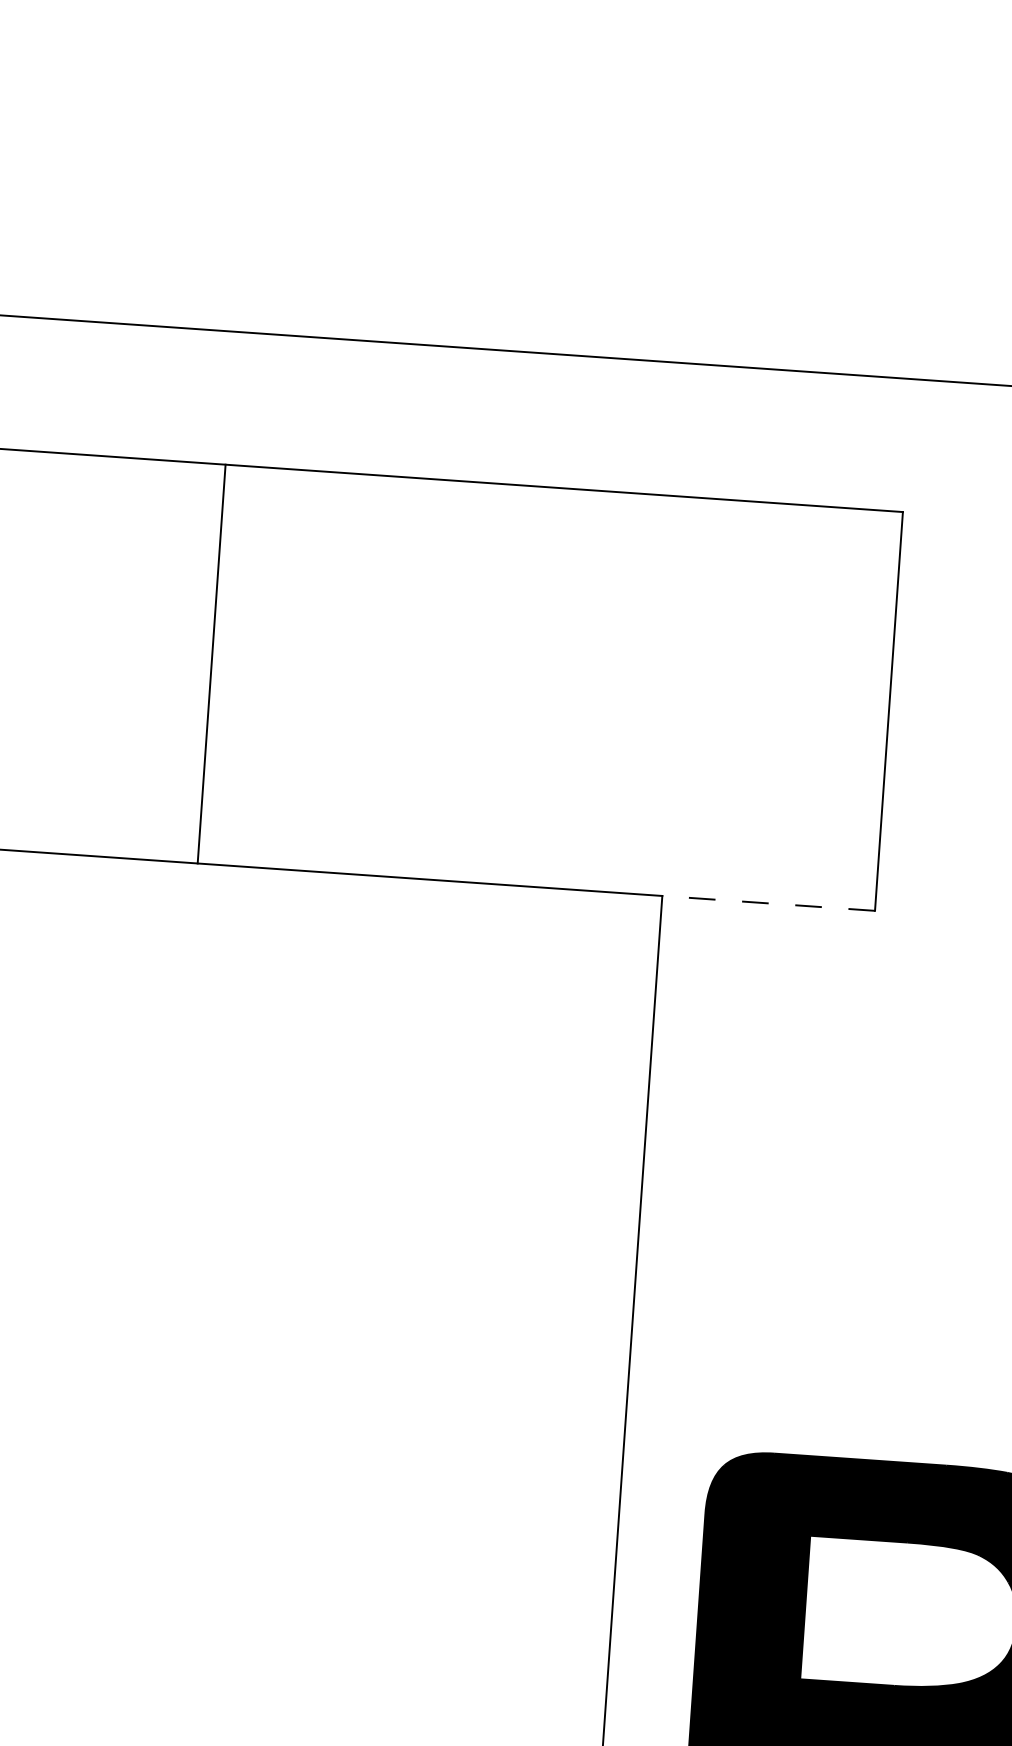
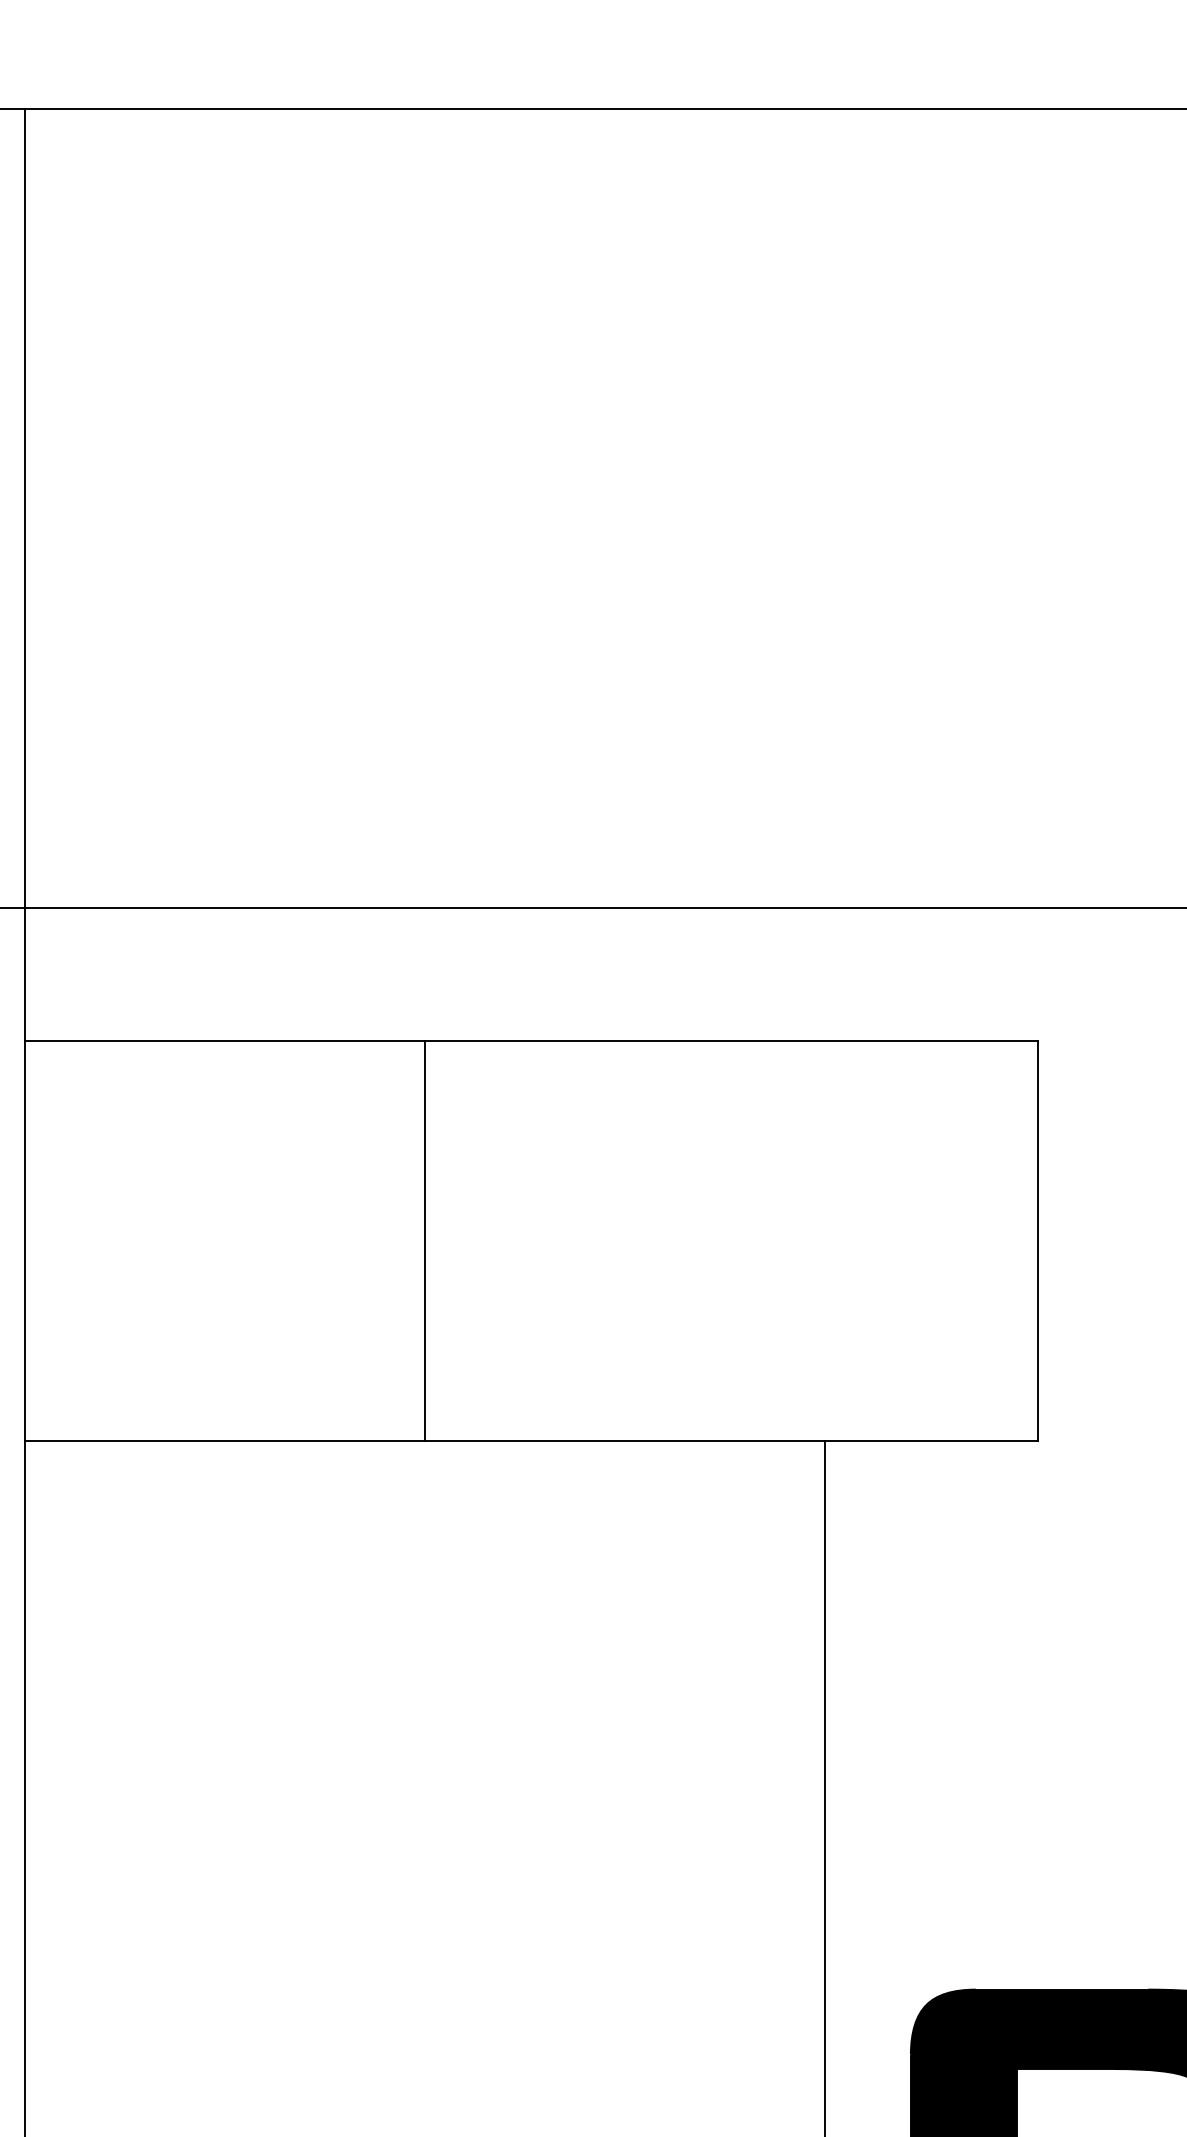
line: (212, 664) -> (425, 1241), moved
line: (768, 903) -> (931, 1441), dashed -> solid

